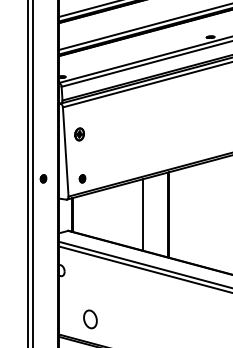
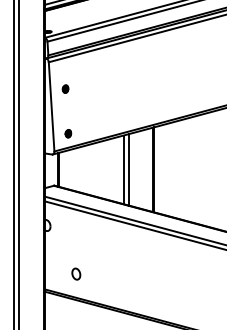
part: (79, 133) -> (65, 88), size x0.62
part: (43, 178) -> (29, 133), removed
line: (137, 214) -> (123, 169), added
part: (90, 318) -> (76, 273), size x0.62

